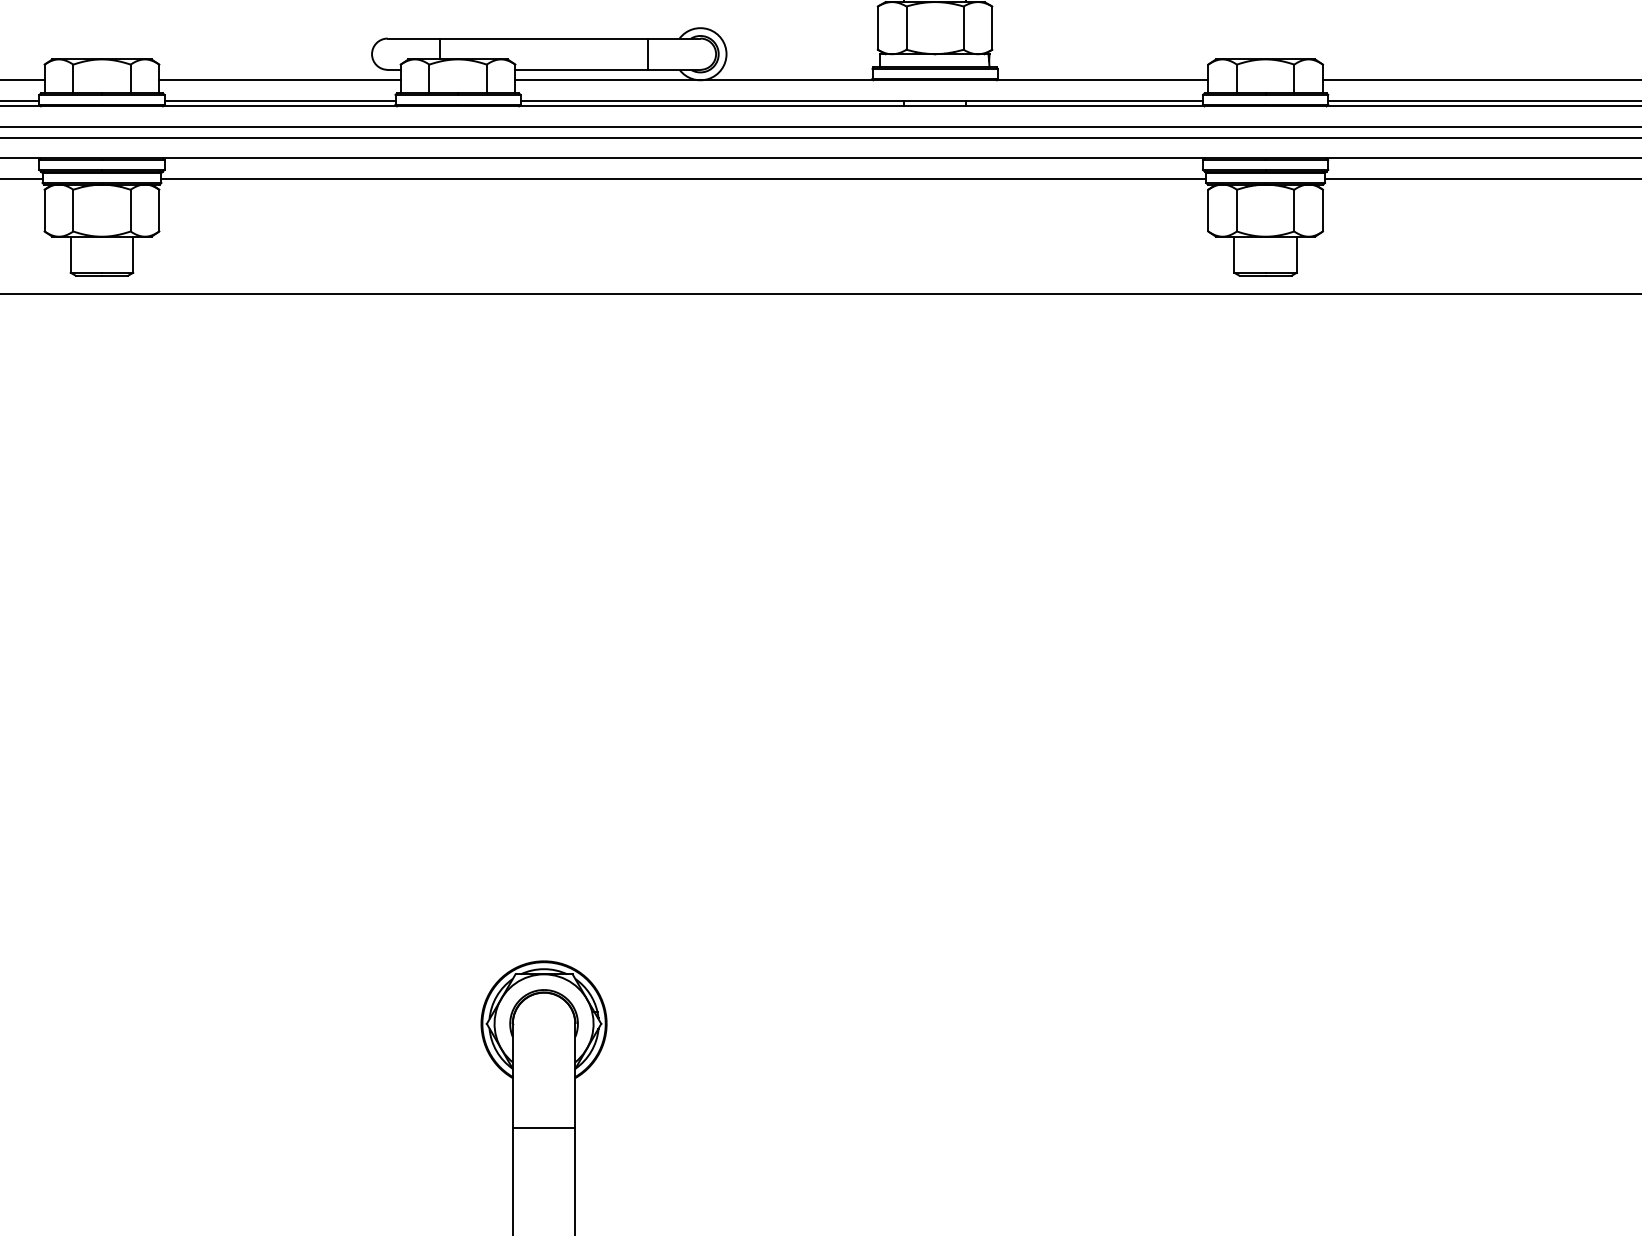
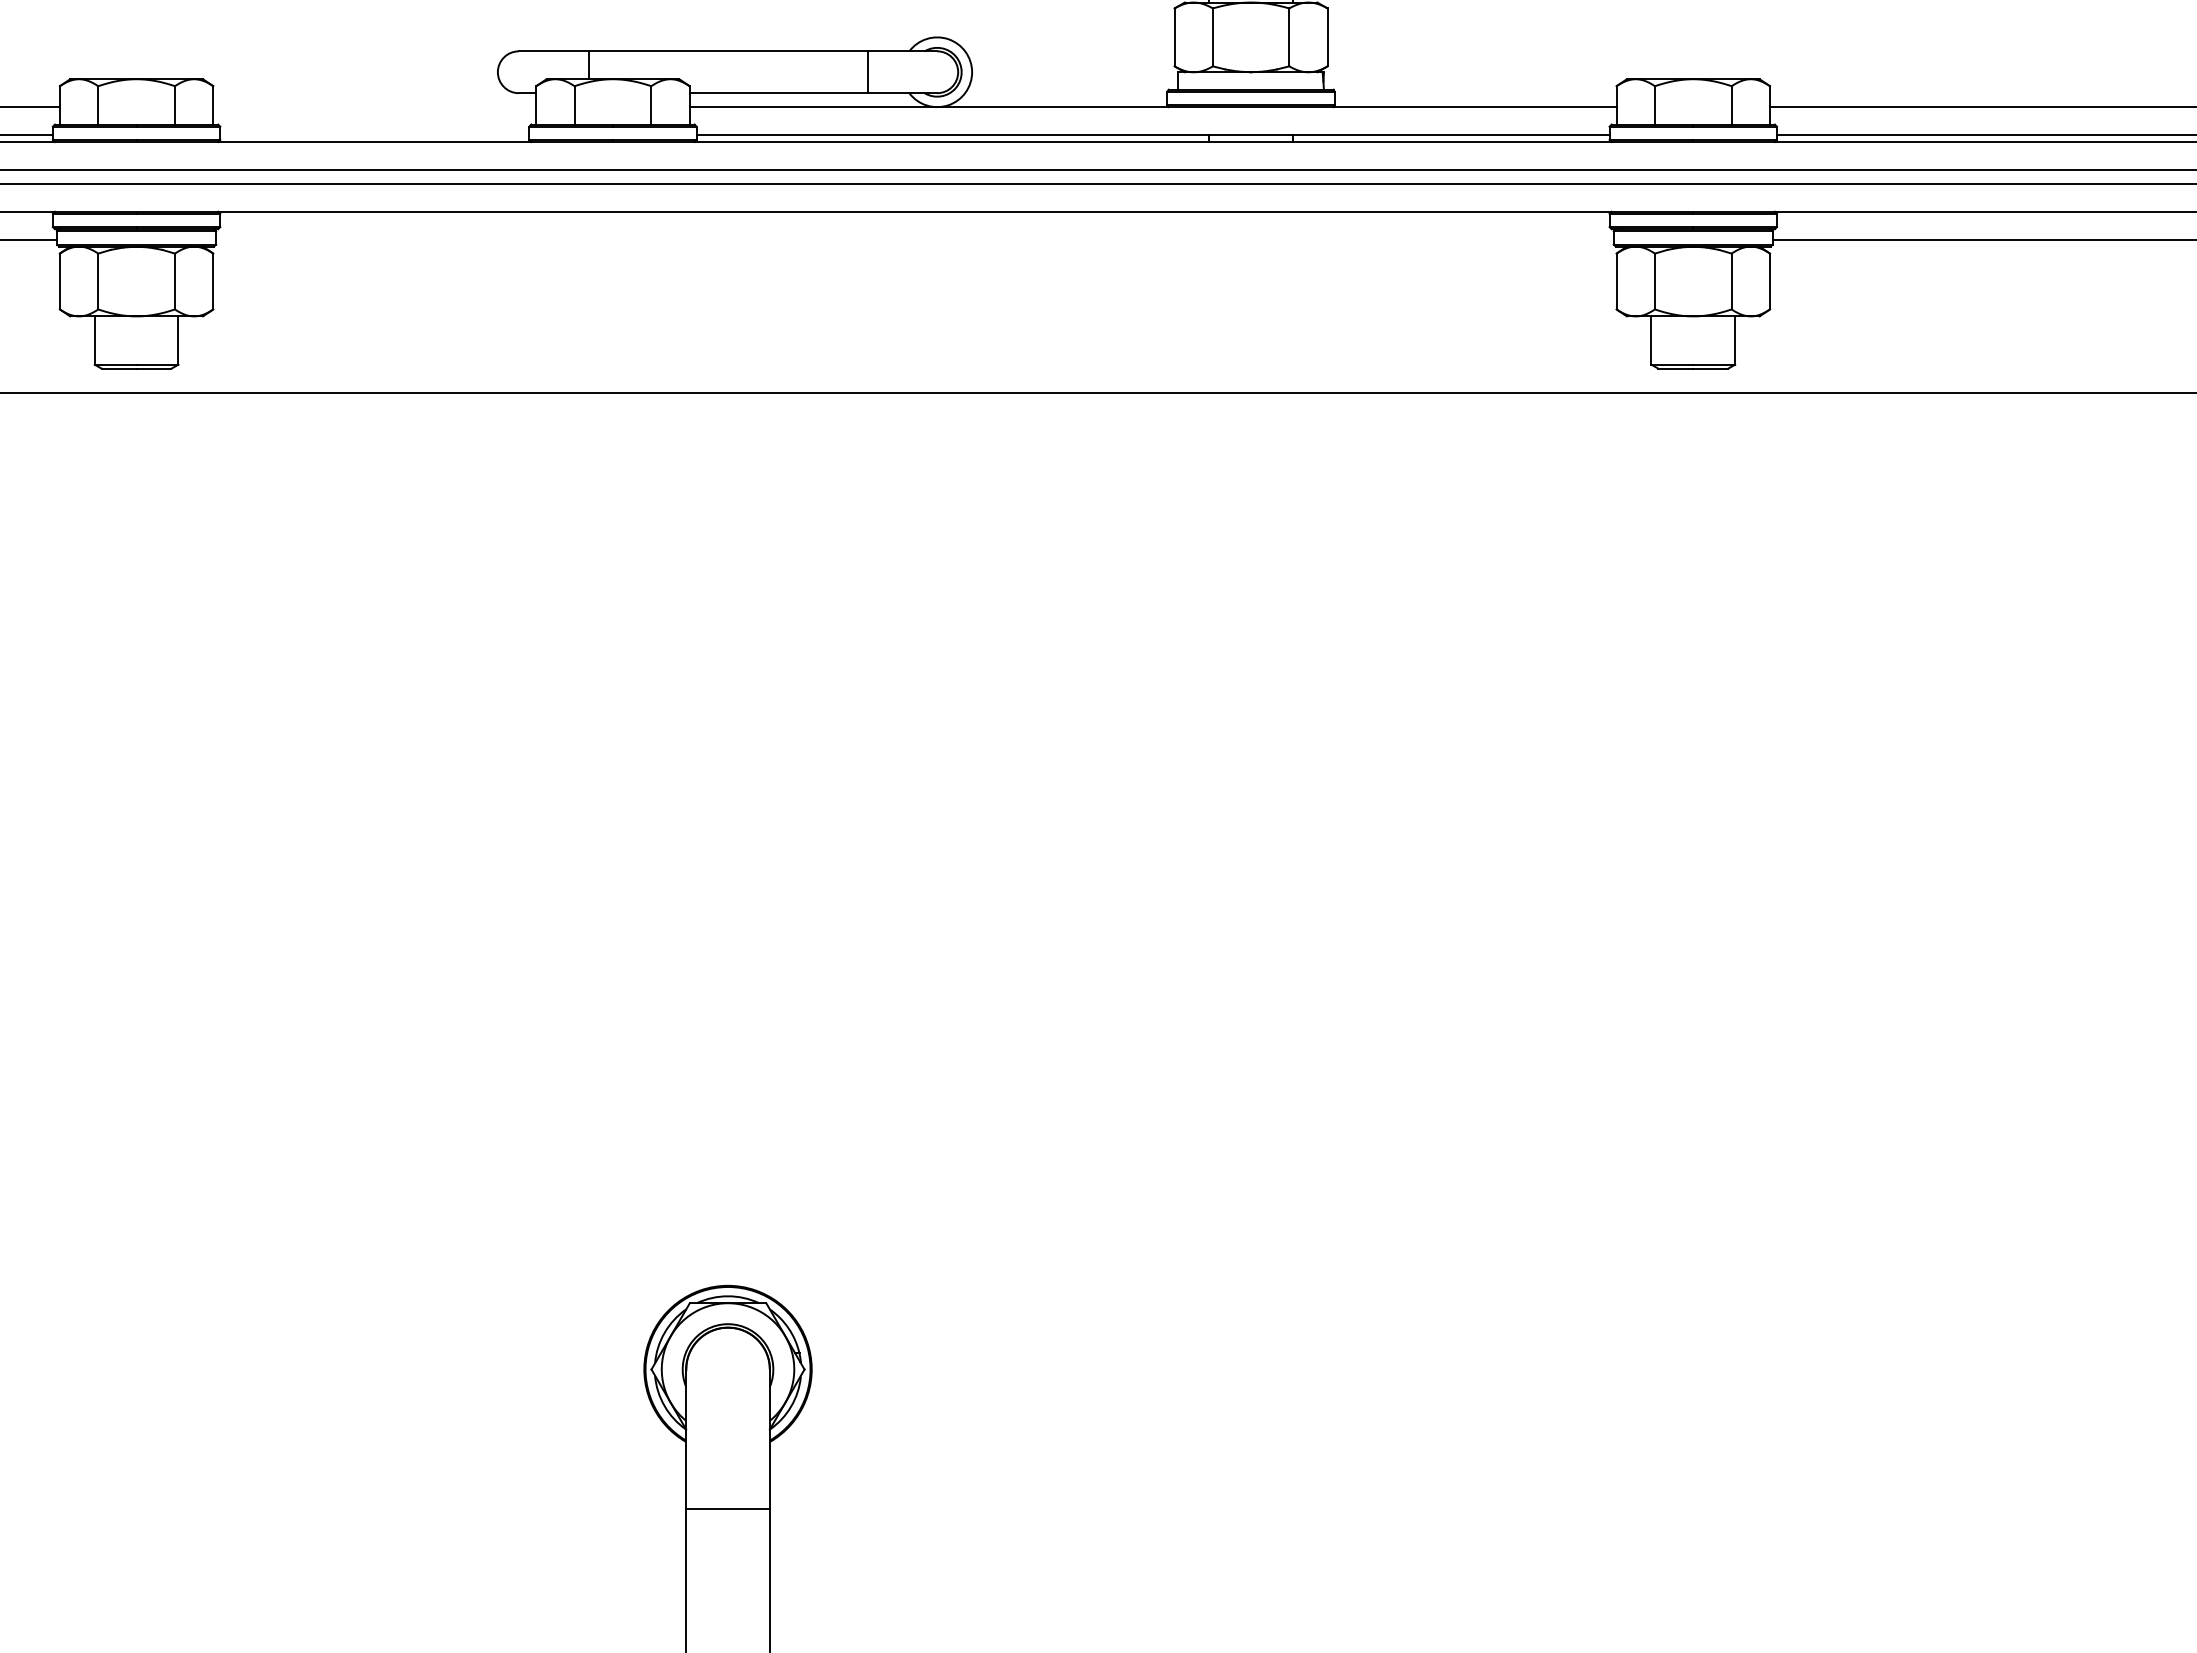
line: (279, 80) -> (374, 107), removed
line: (279, 101) -> (374, 135), removed
line: (683, 179) -> (914, 239), removed

